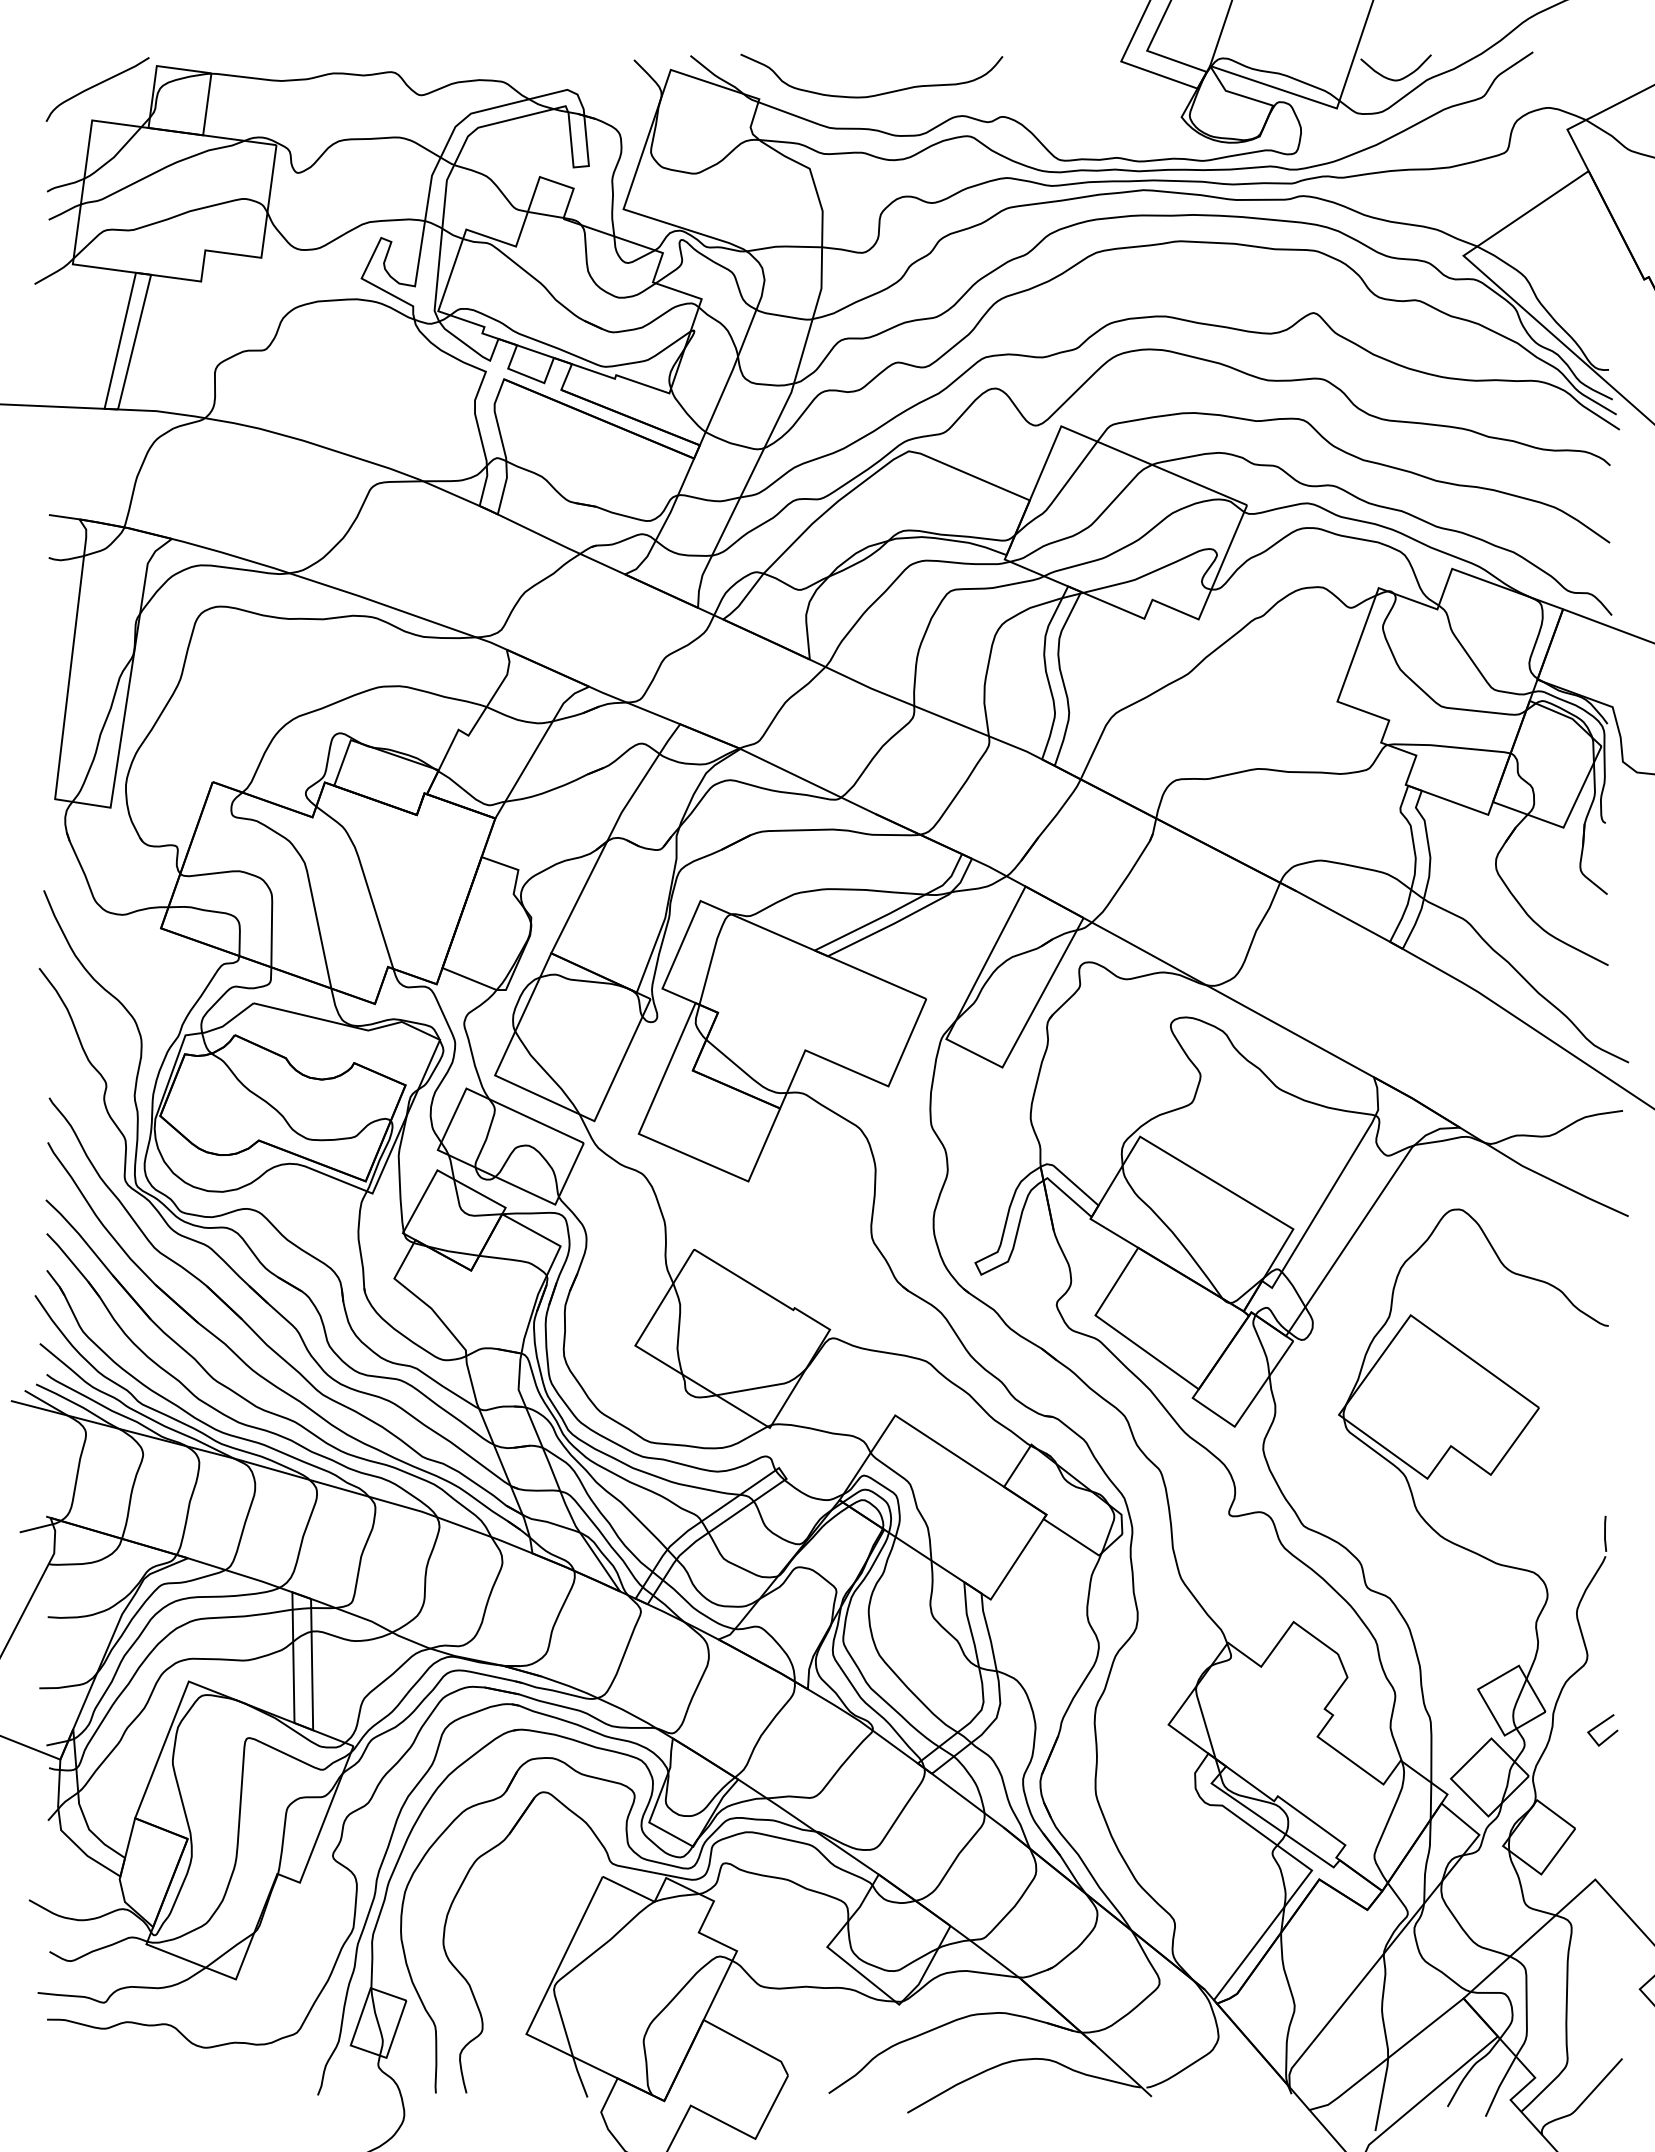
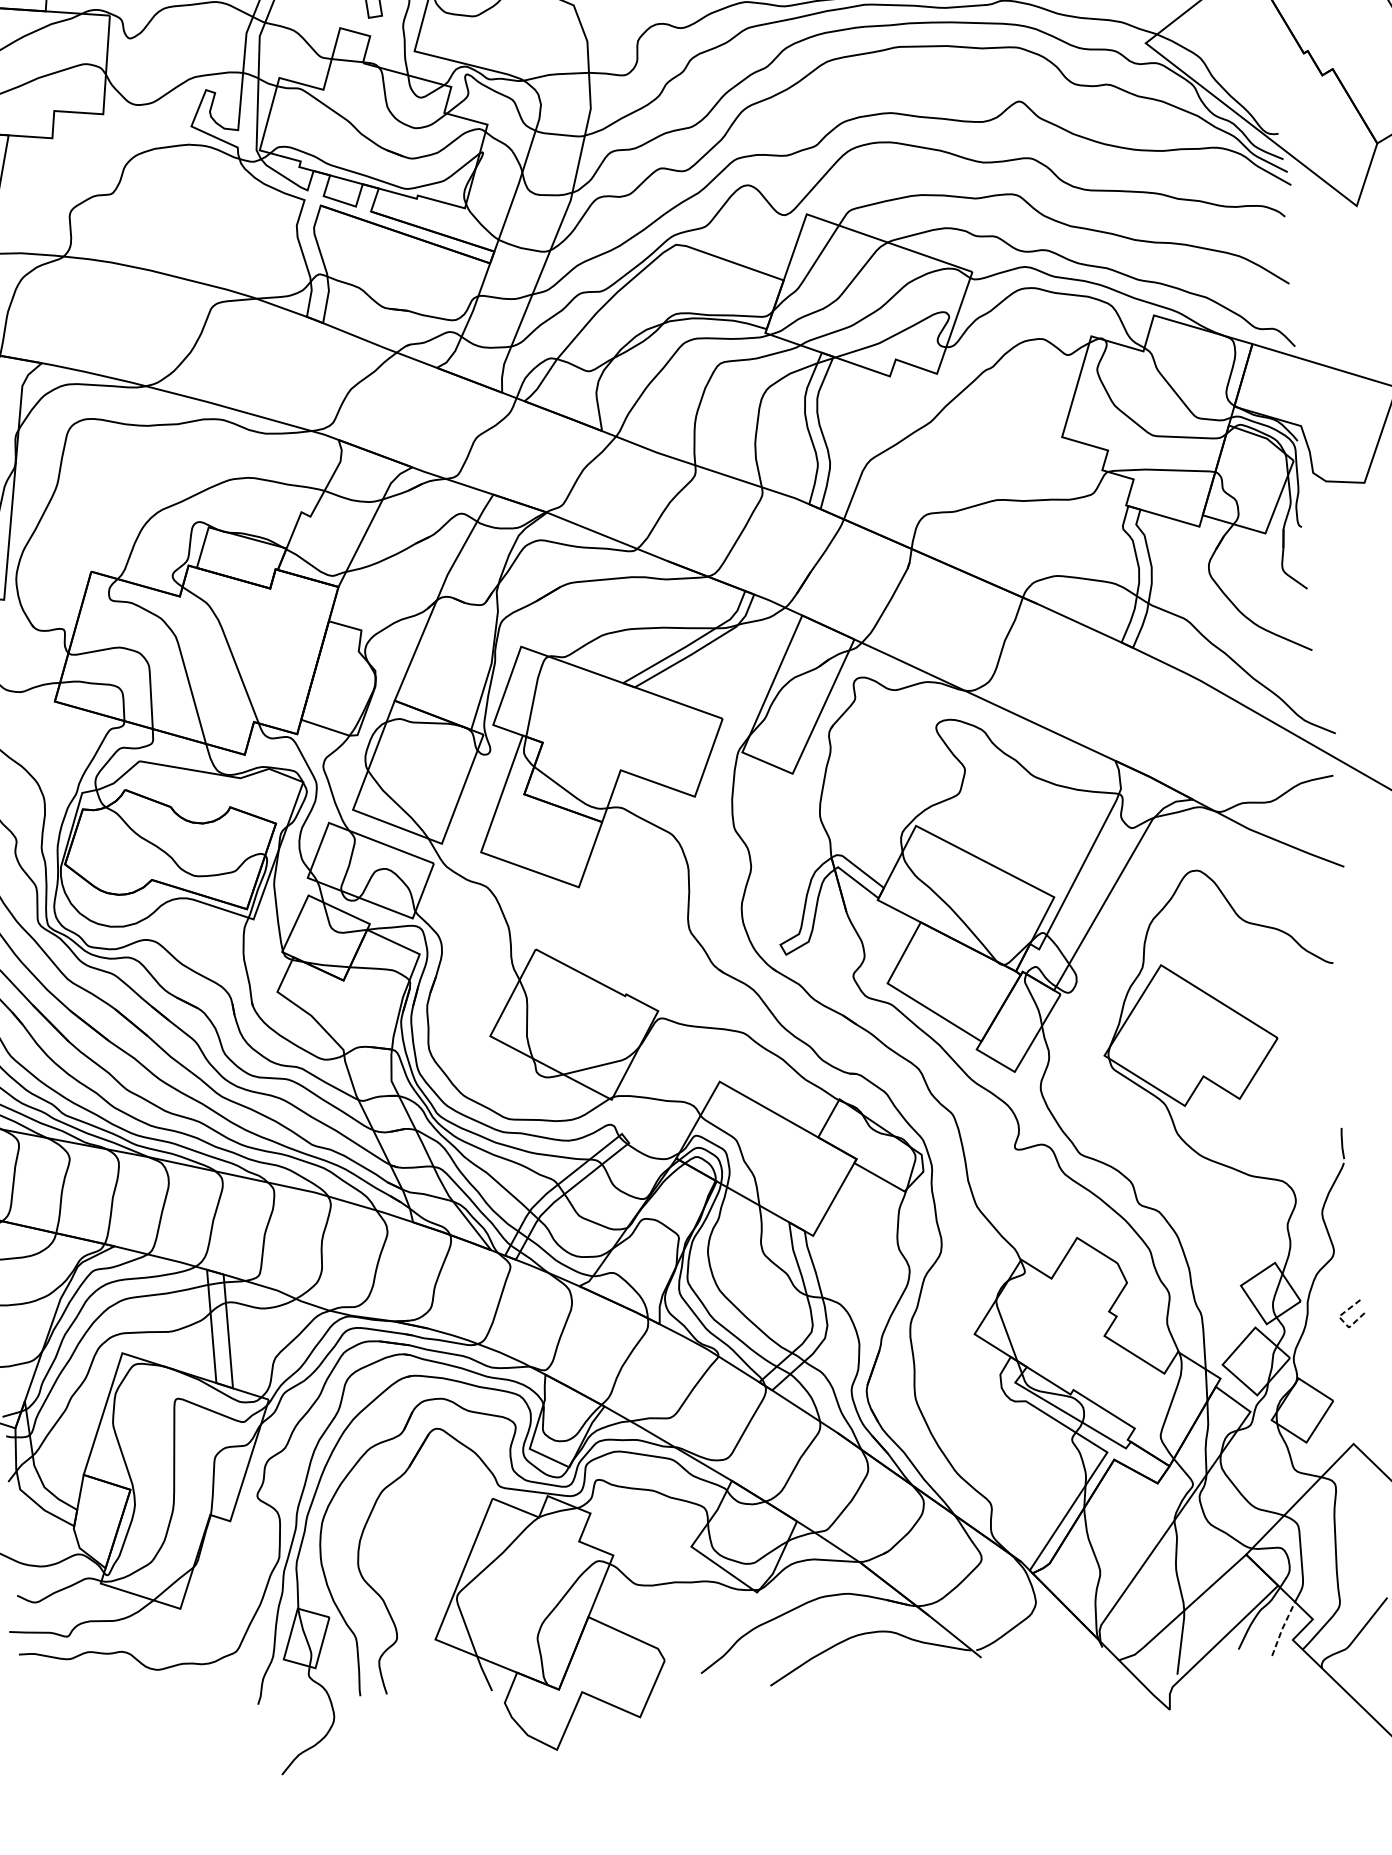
line: (1591, 1736) -> (1342, 1320), solid -> dashed
line: (1499, 2085) -> (1282, 1628), solid -> dashed

